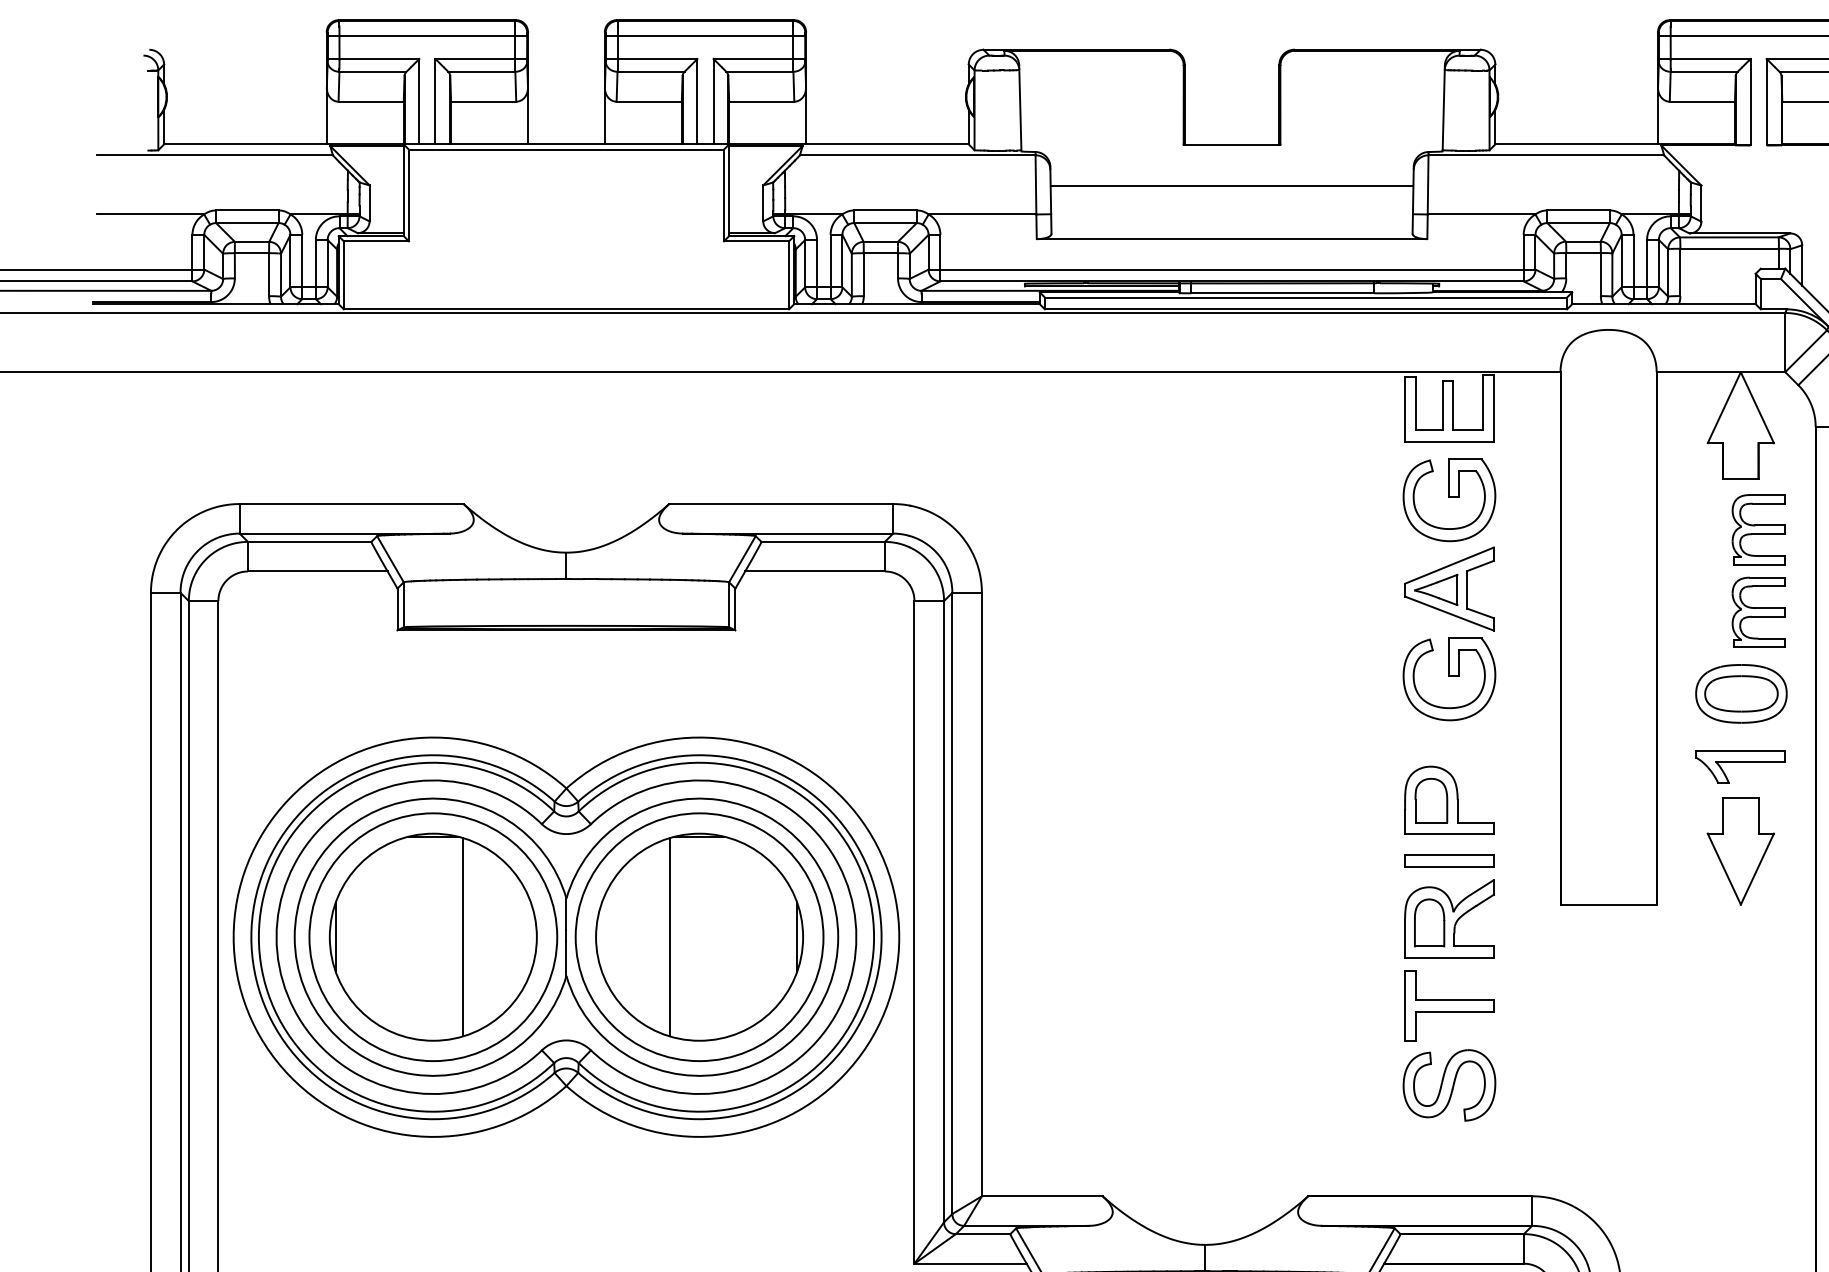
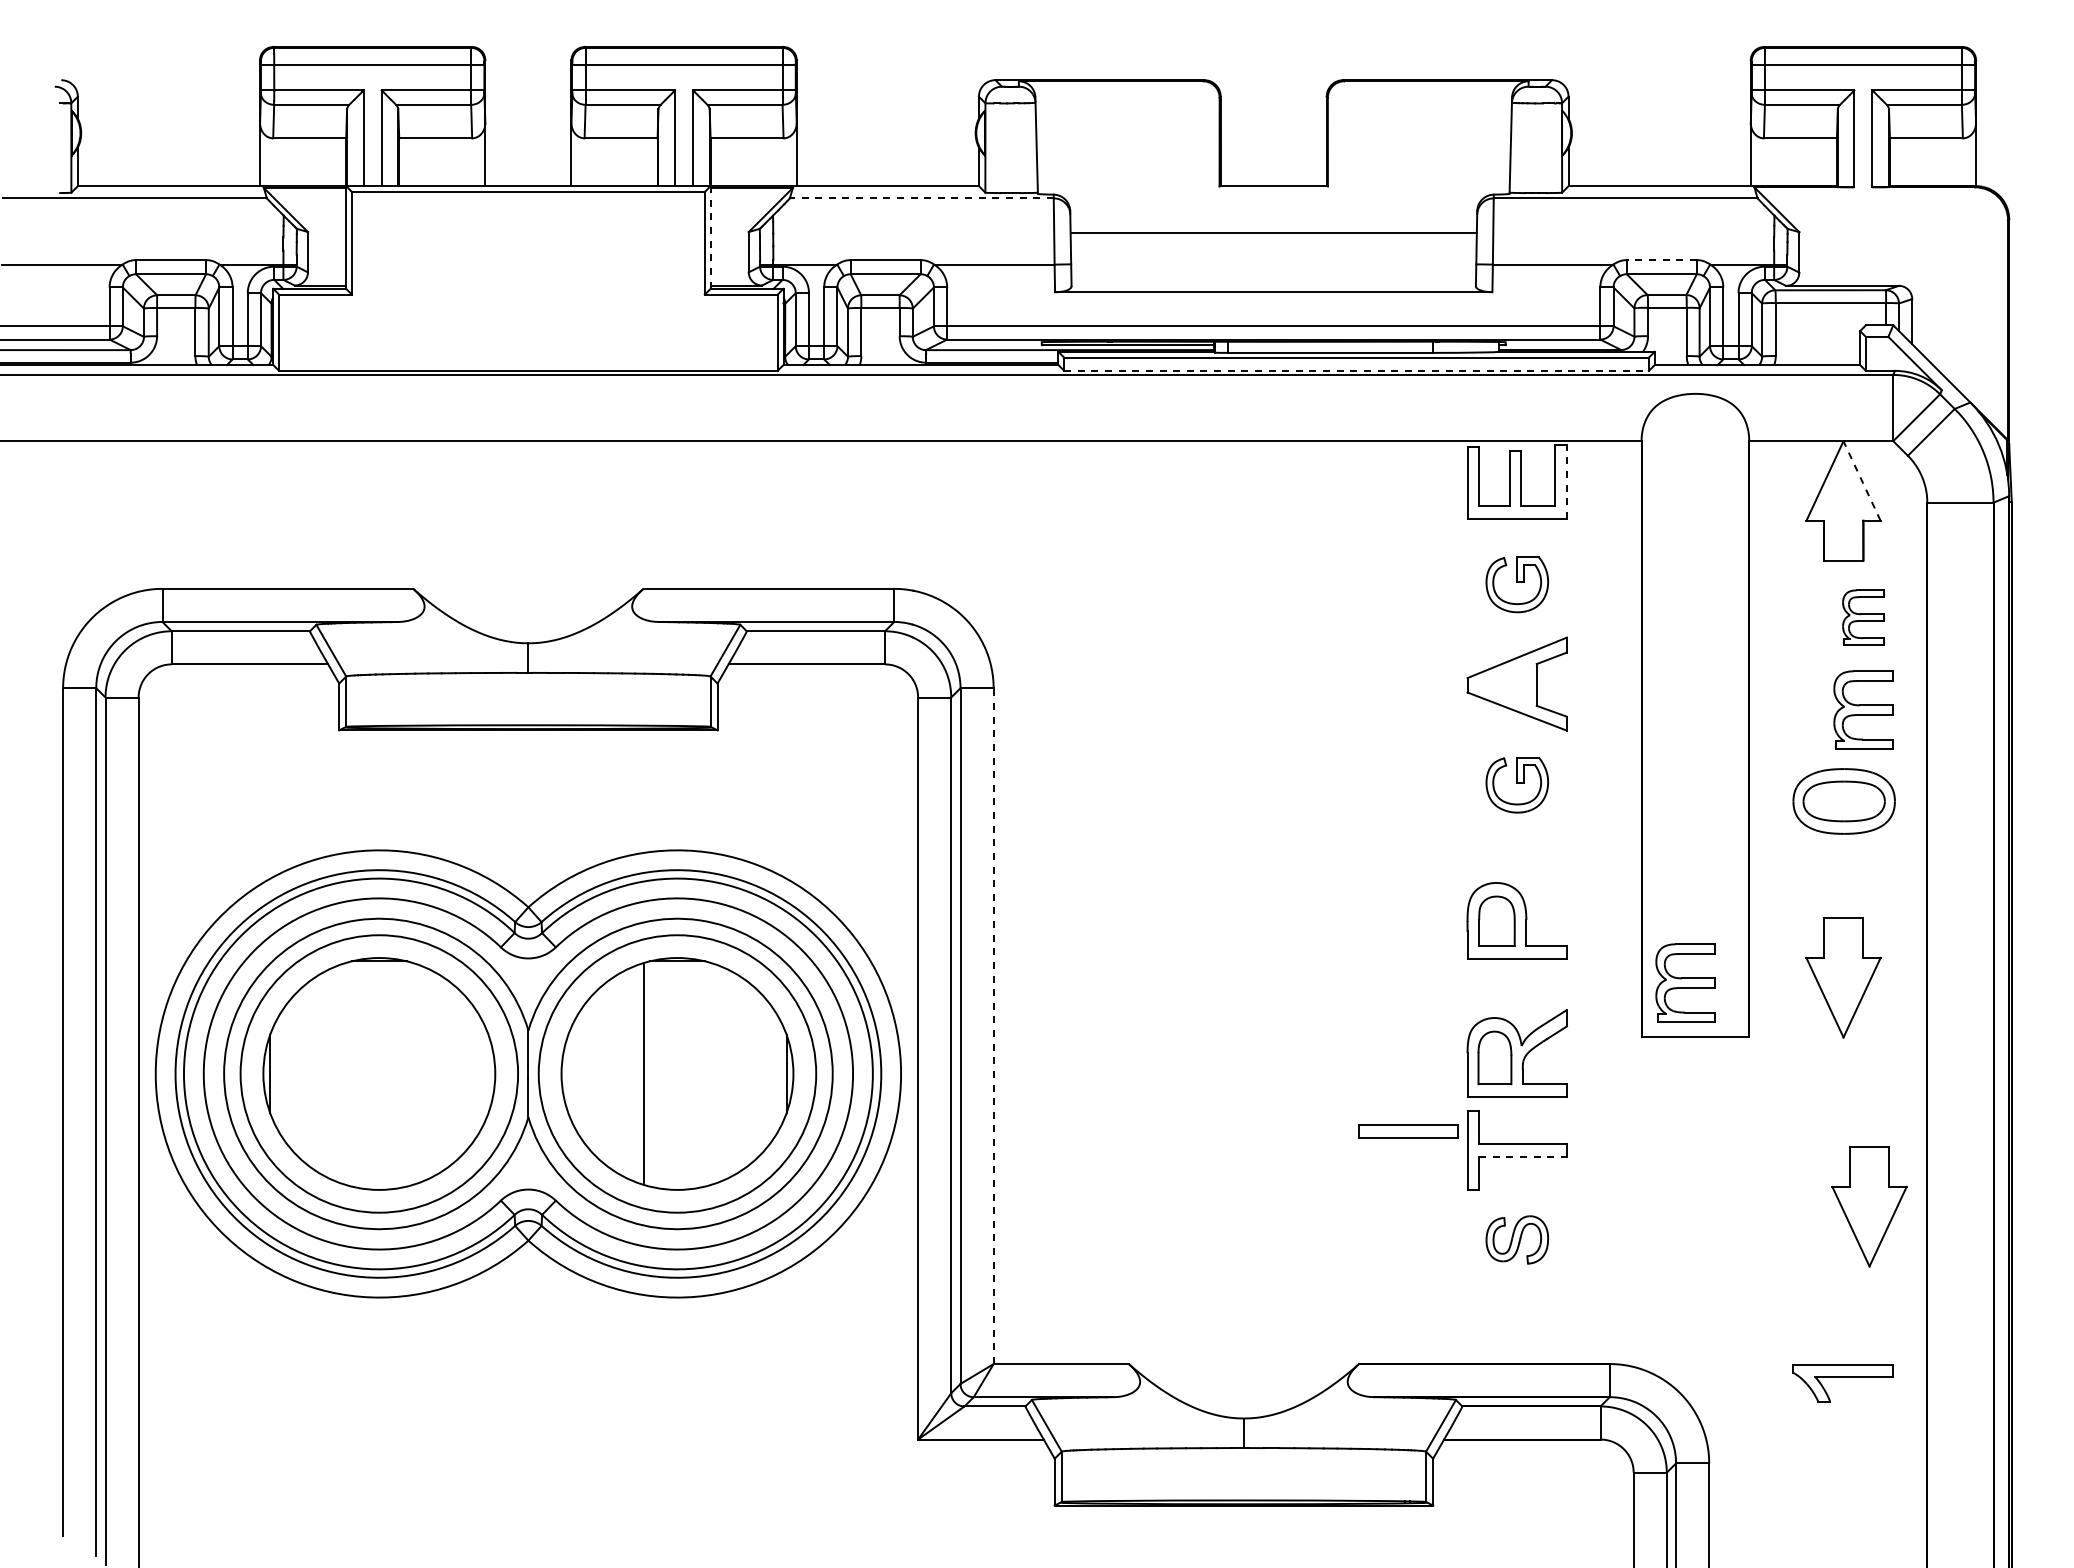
line: (917, 155) -> (921, 198), solid -> dashed
line: (729, 191) -> (710, 238), solid -> dashed
line: (1578, 210) -> (1661, 260), solid -> dashed
line: (1306, 309) -> (1357, 370), solid -> dashed
line: (1493, 408) -> (1566, 481), solid -> dashed
line: (1757, 408) -> (1862, 481), solid -> dashed
part: (1449, 500) -> (1517, 584), size x0.6
part: (1758, 529) -> (1863, 617), size x0.7
part: (1436, 590) -> (1502, 685), removed
part: (1449, 678) -> (1517, 784), size x0.6
part: (1739, 767) -> (1842, 1383), moved
part: (1599, 855) -> (1685, 982), added
part: (1449, 860) -> (1408, 1131), moved
line: (981, 894) -> (993, 1026), solid -> dashed
line: (462, 936) -> (412, 1073), removed
line: (1455, 1011) -> (1523, 1157), solid -> dashed
part: (1764, 1055) -> (1869, 1206), added
part: (1449, 1085) -> (1517, 1239), size x0.6

